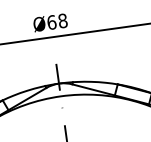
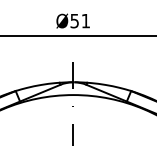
text: (57, 21) -> (80, 20), Ø68 -> Ø51

